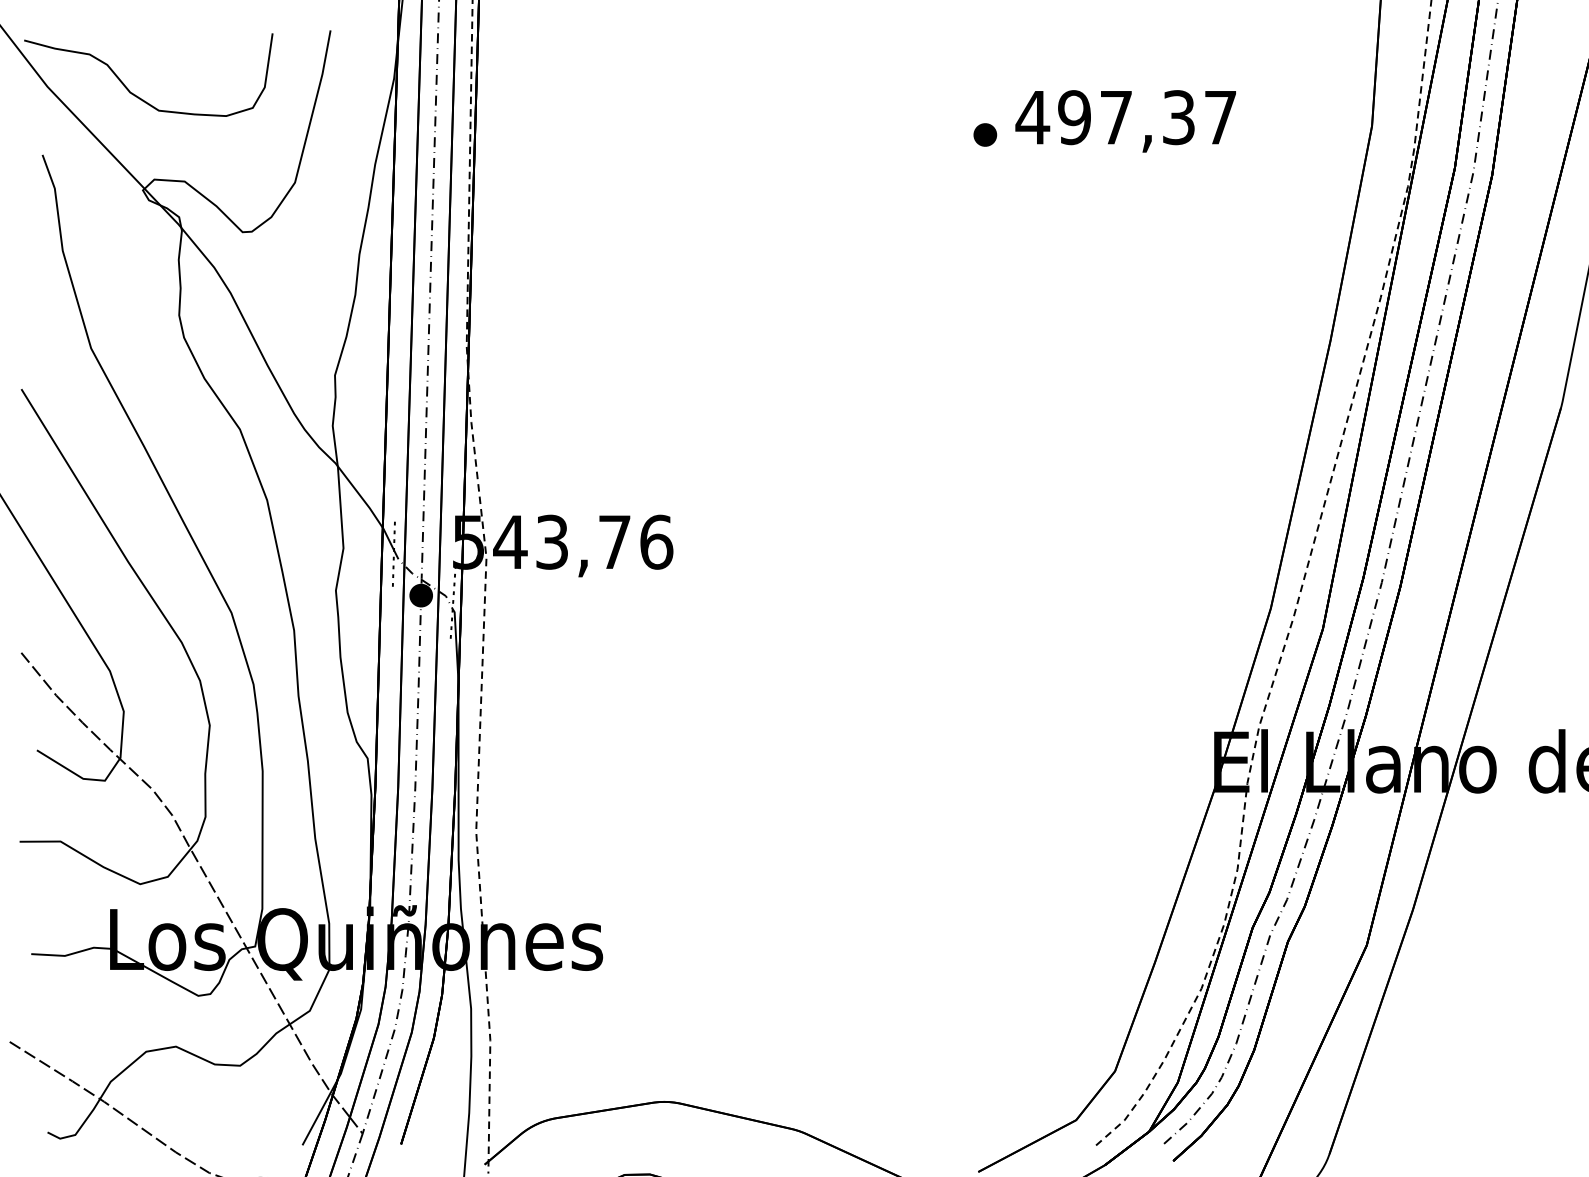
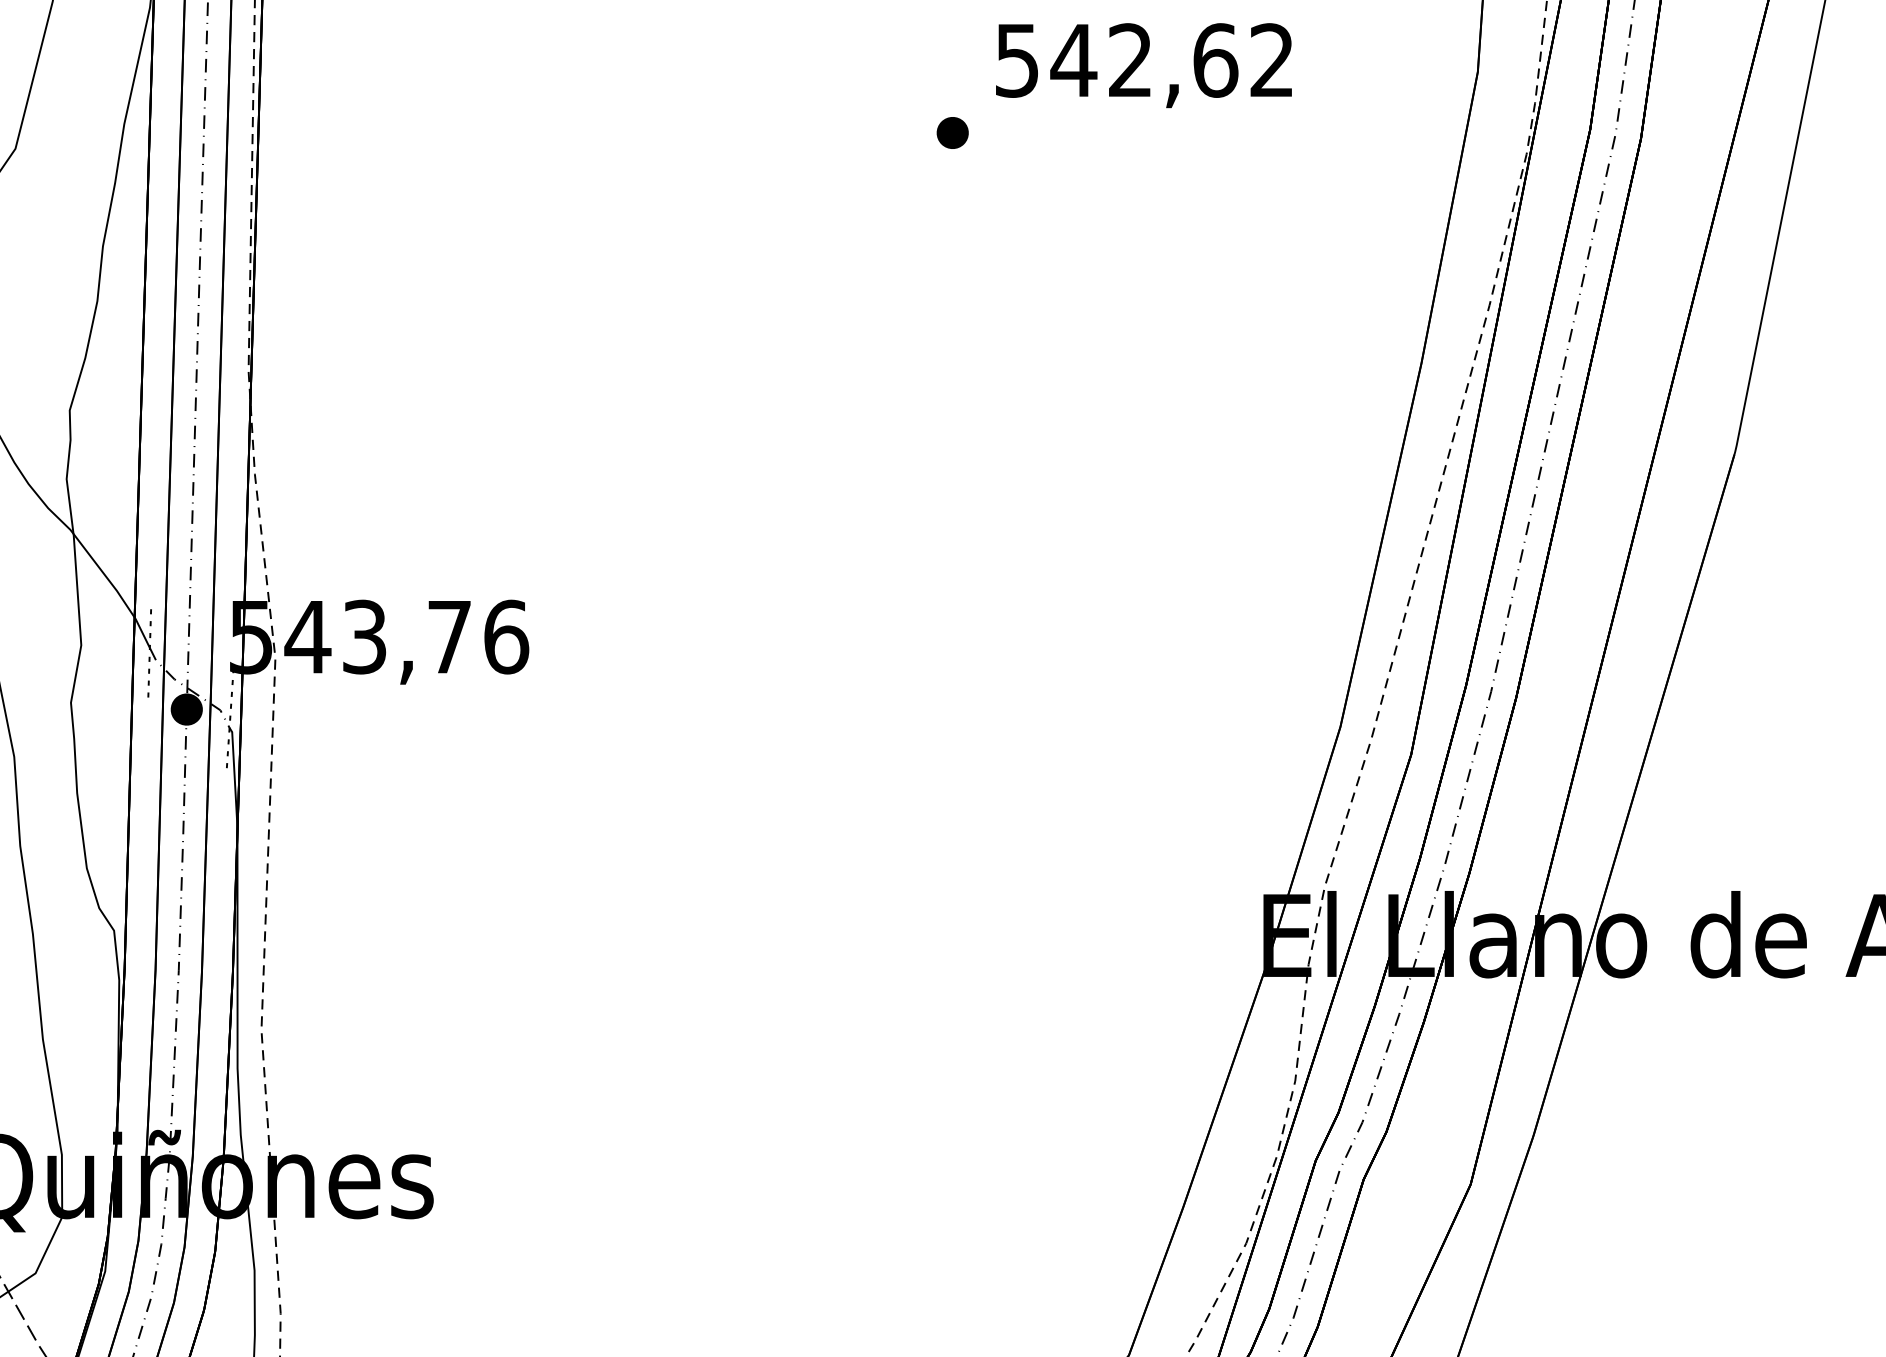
text: (1125, 117) -> (1143, 60), 497,37 -> 542,62
part: (985, 134) -> (952, 132), moved

